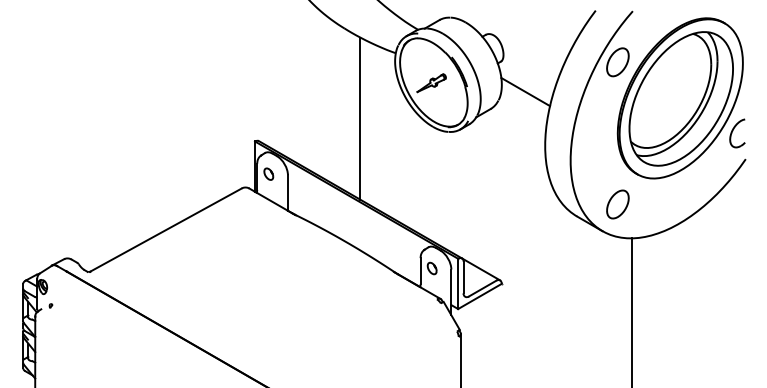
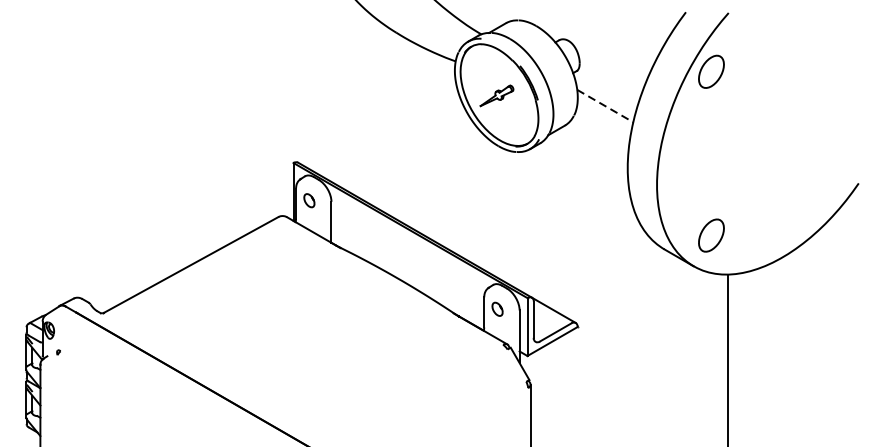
line: (526, 92) -> (606, 106), solid -> dashed
part: (680, 98) -> (783, 113), removed
line: (360, 118) -> (415, 136), removed

